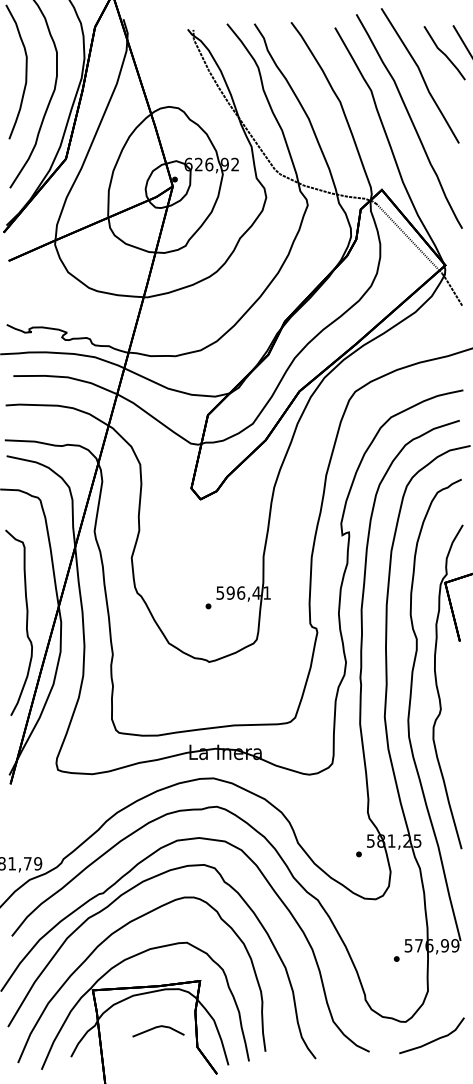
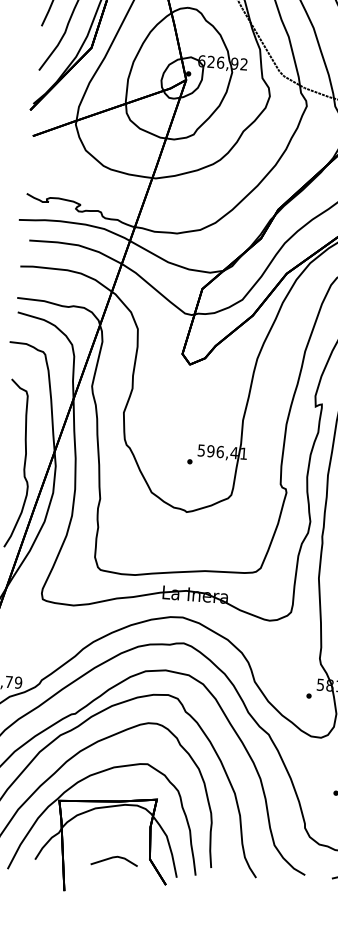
line: (156, 1028) -> (112, 858), moved

